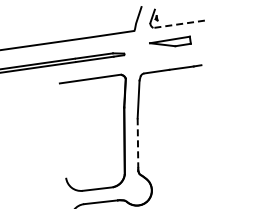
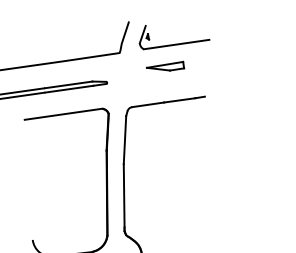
line: (179, 24) -> (177, 44), dashed -> solid
part: (170, 40) -> (165, 65), size x0.71
line: (137, 143) -> (123, 196), dashed -> solid

